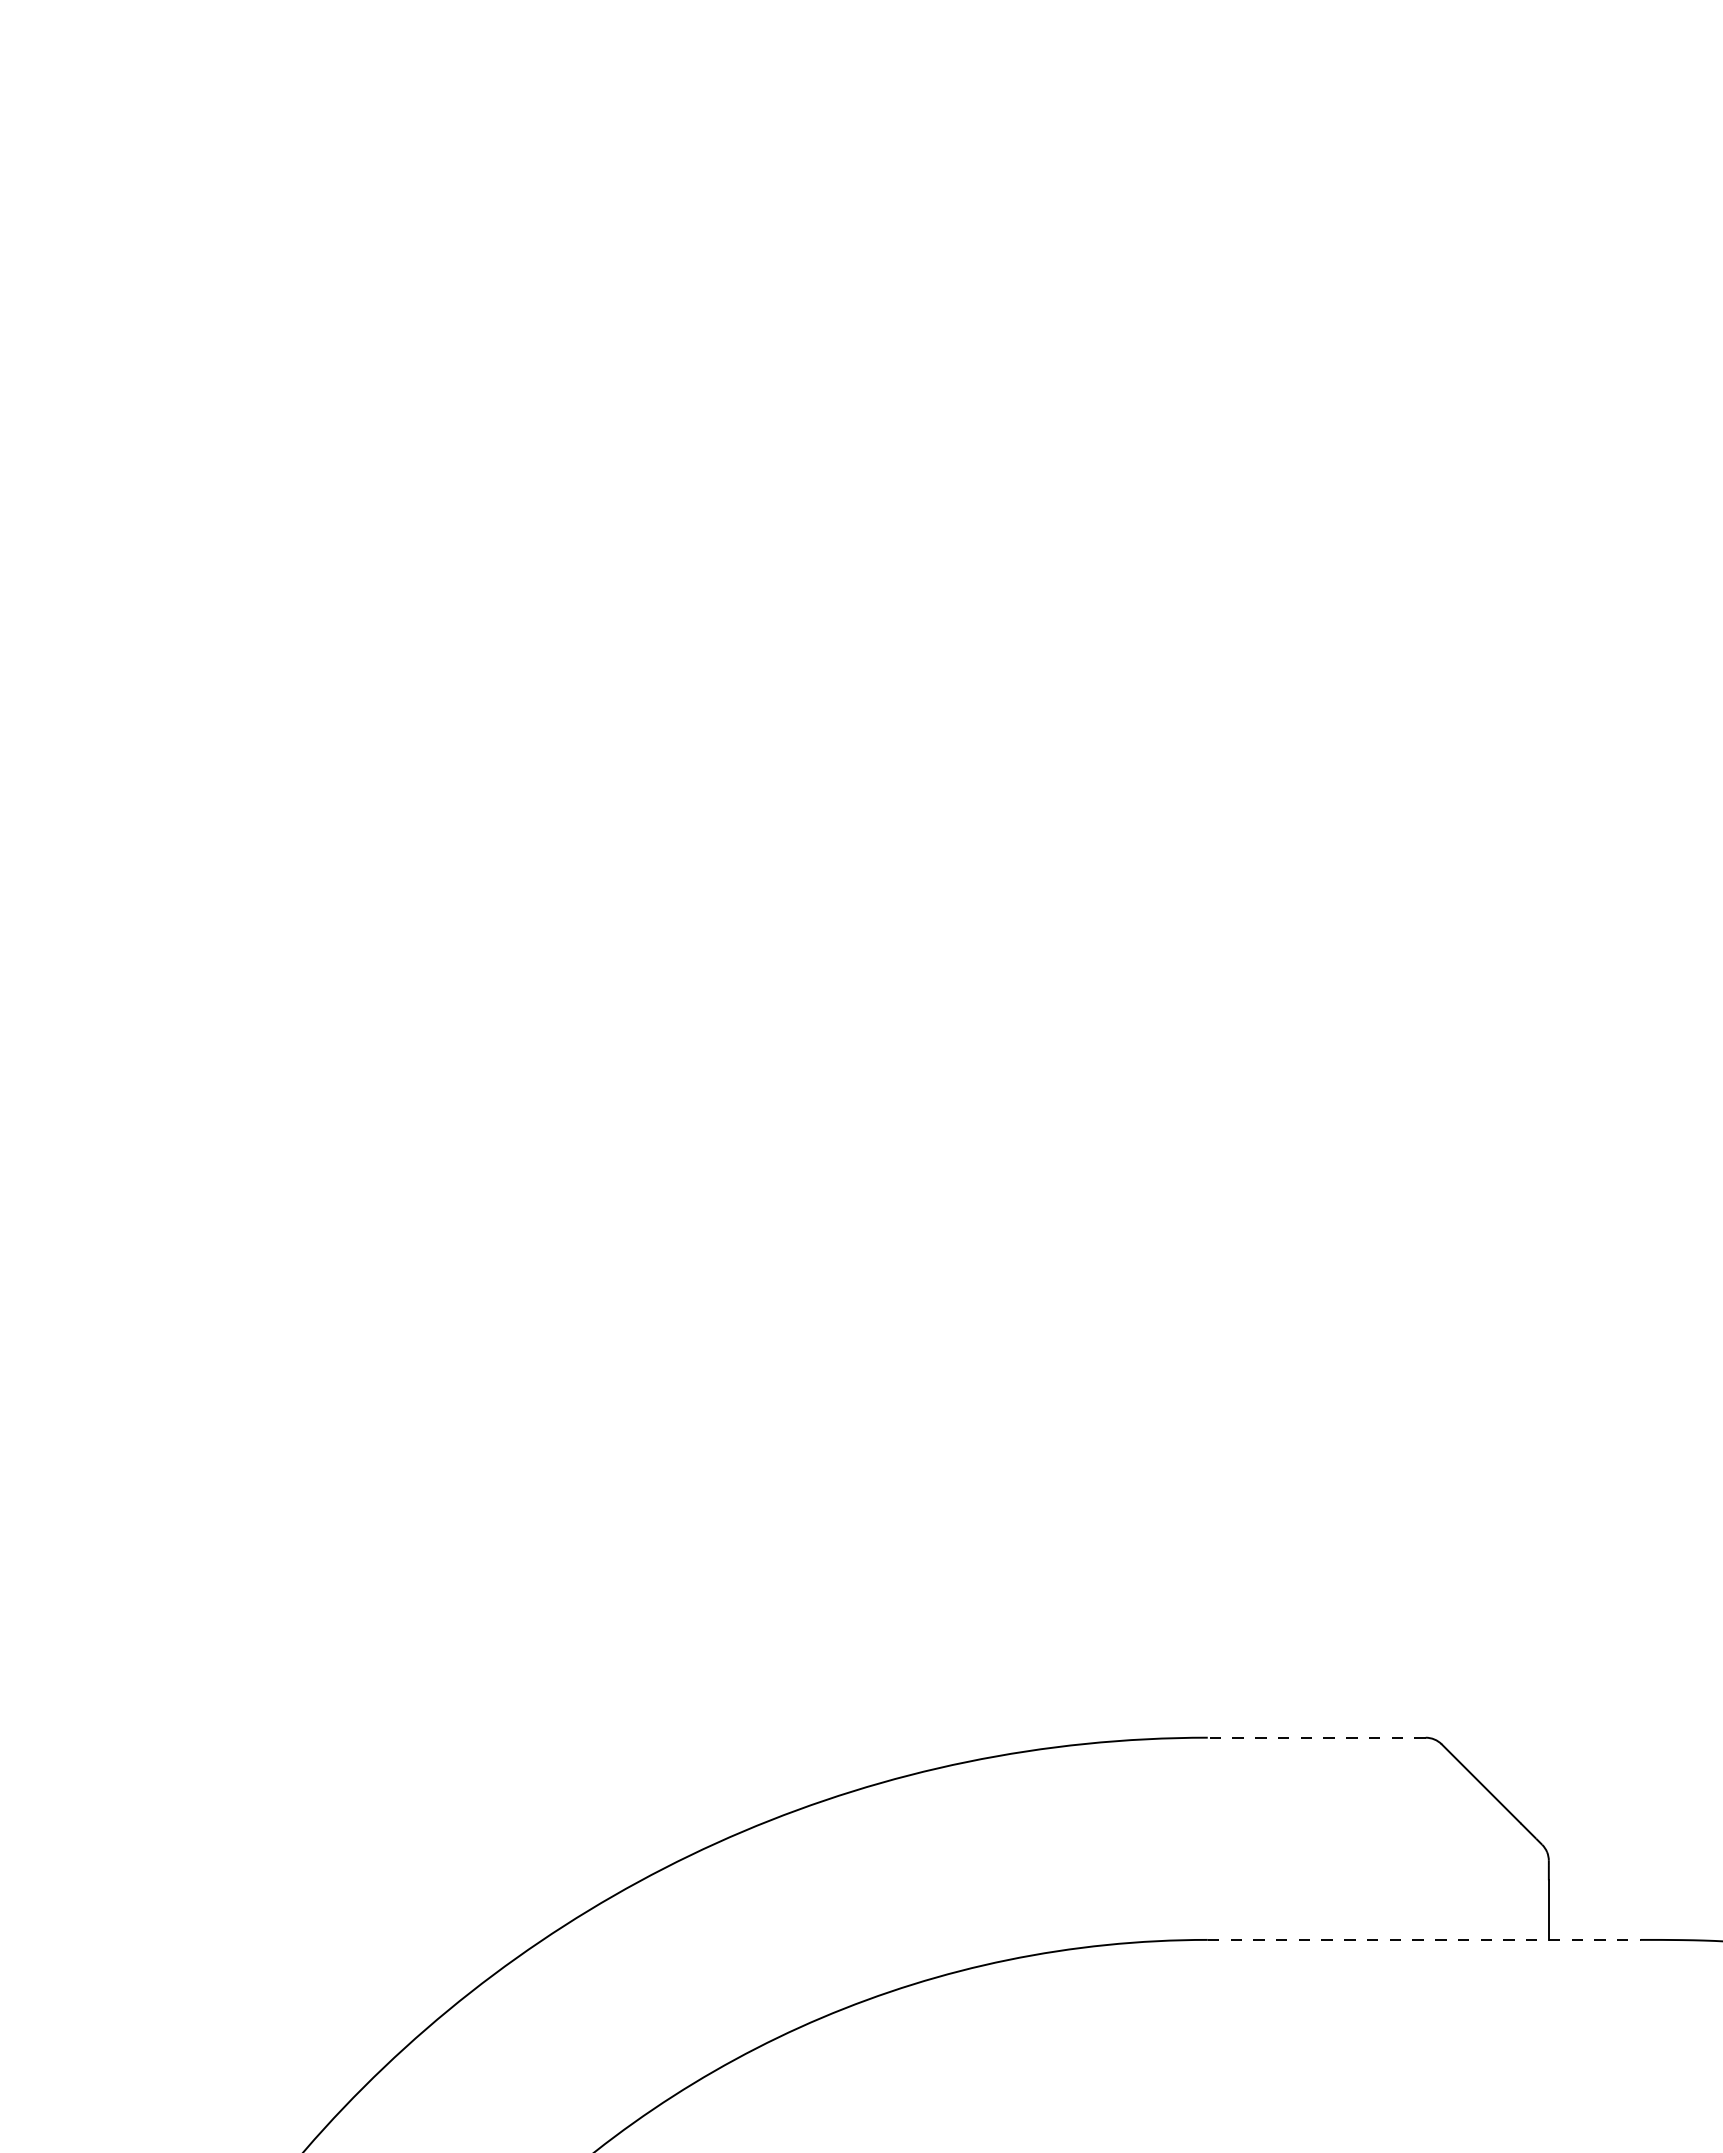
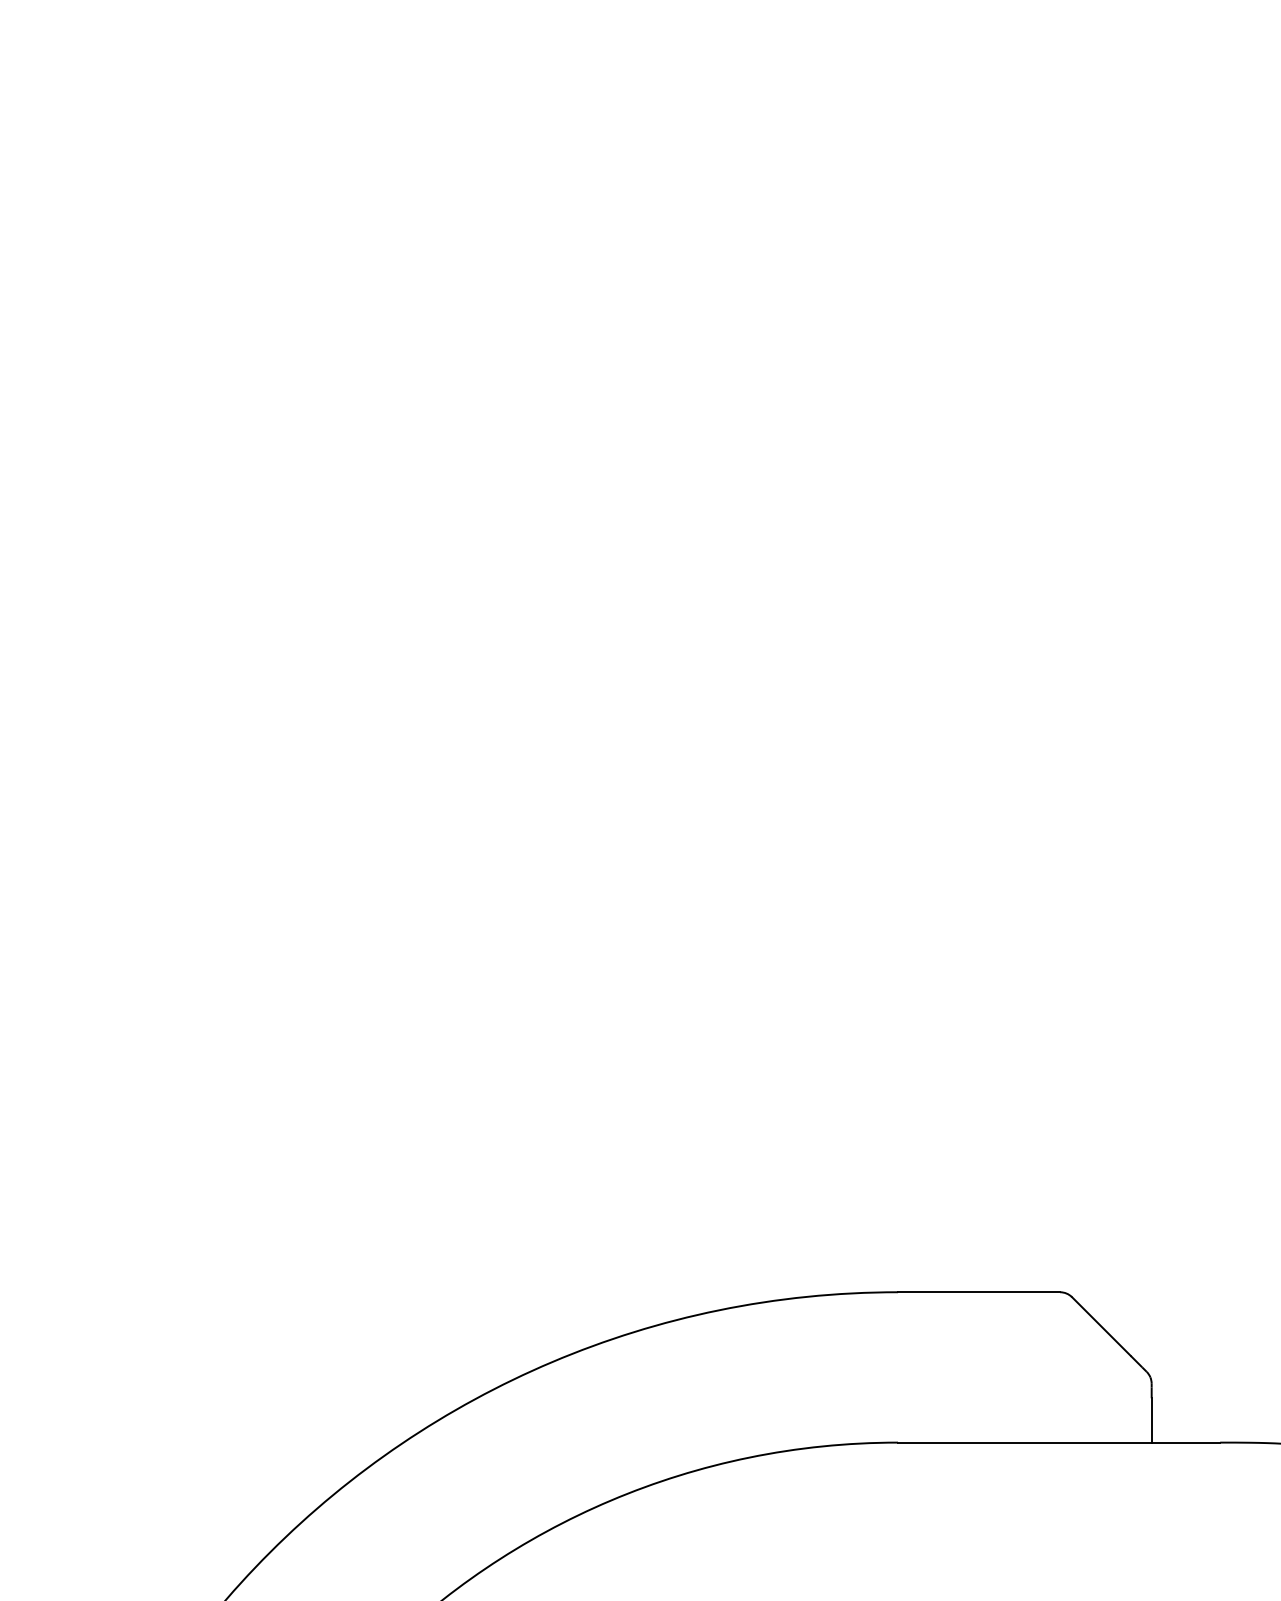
line: (1316, 1737) -> (978, 1292), dashed -> solid
line: (1424, 1939) -> (1059, 1442), dashed -> solid

